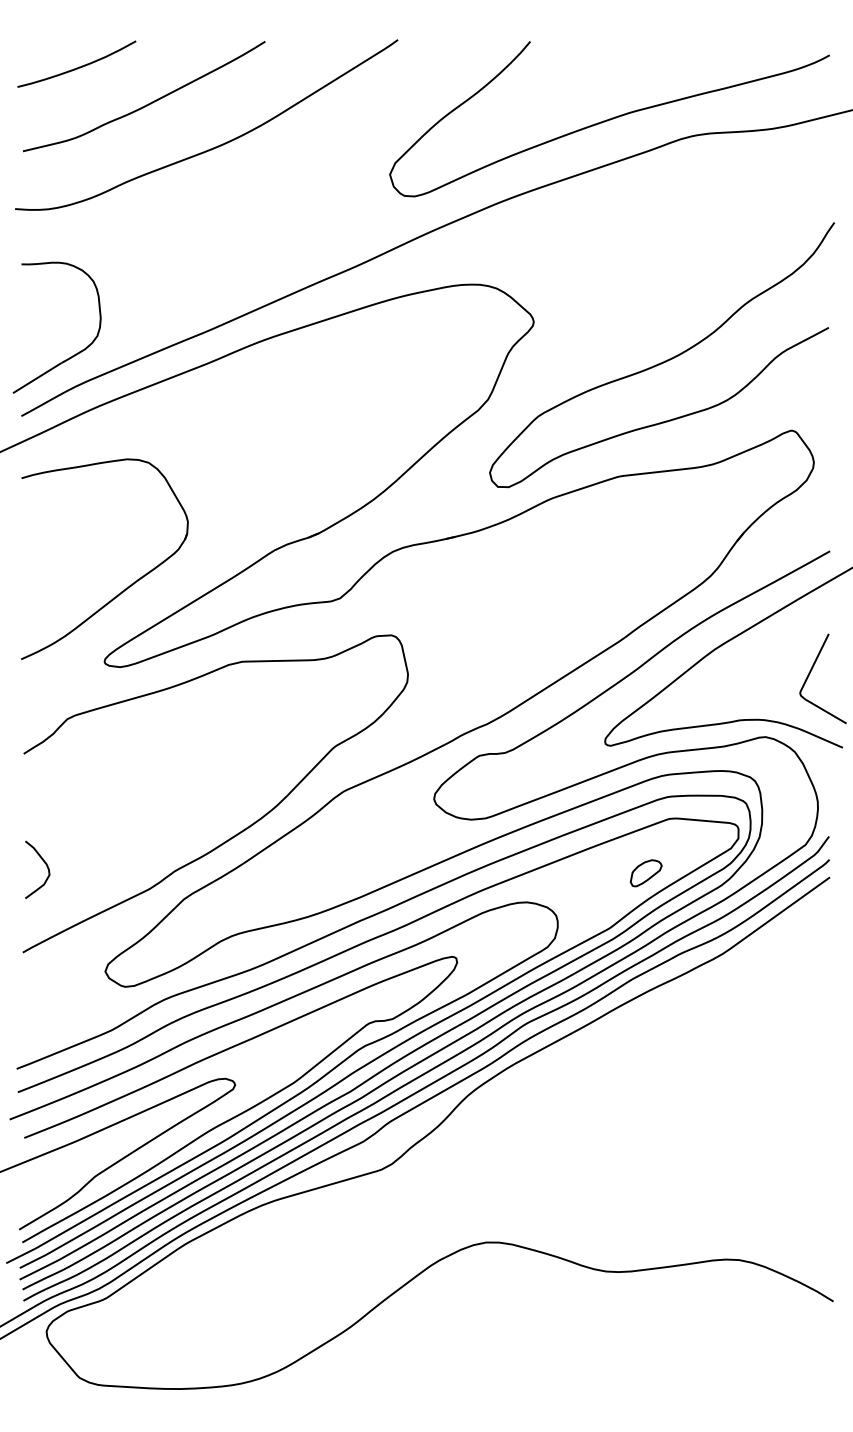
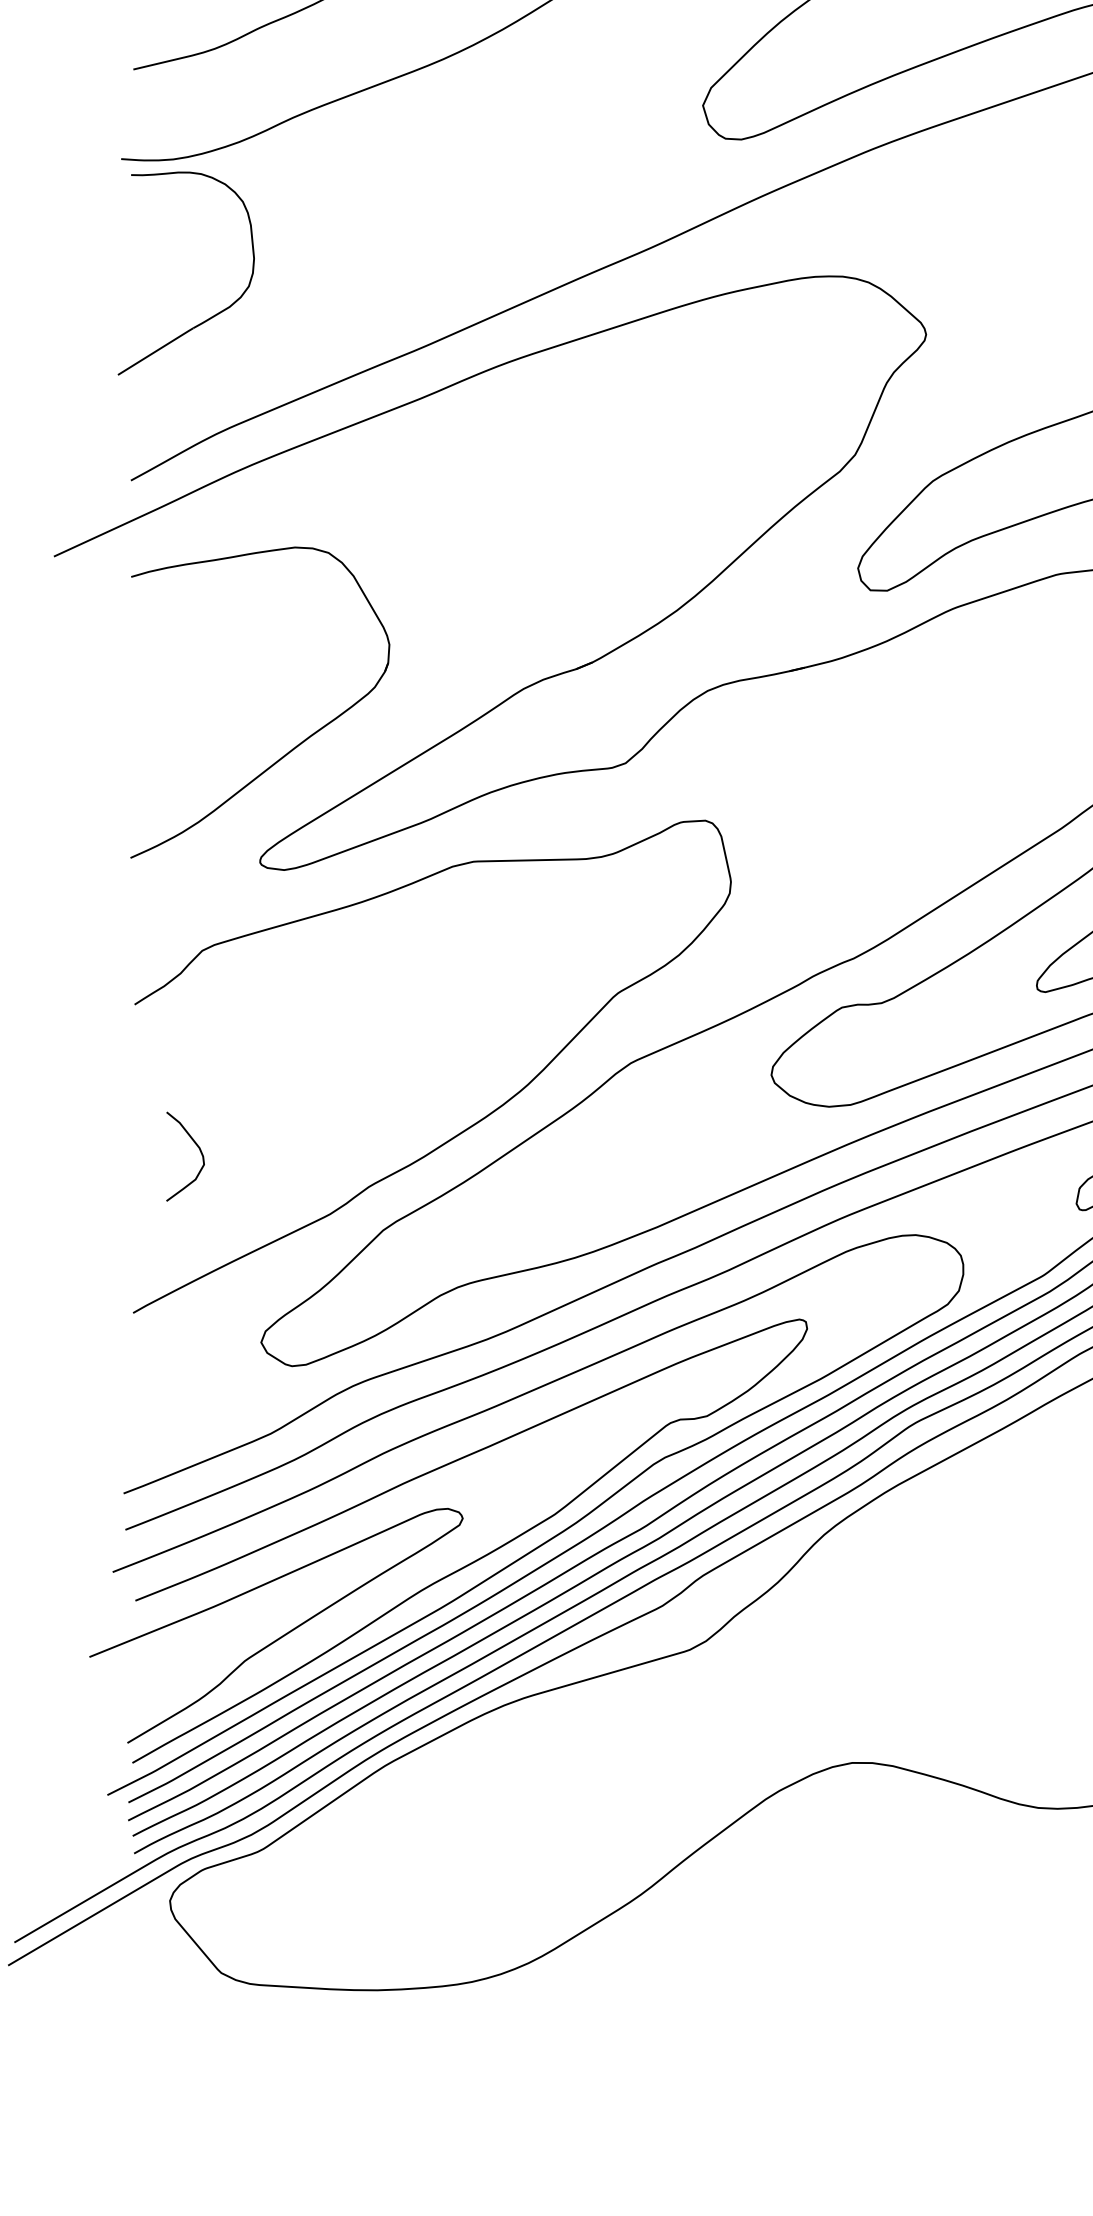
part: (75, 353) -> (214, 313), moved
curve: (44, 863) -> (196, 1146), moved

